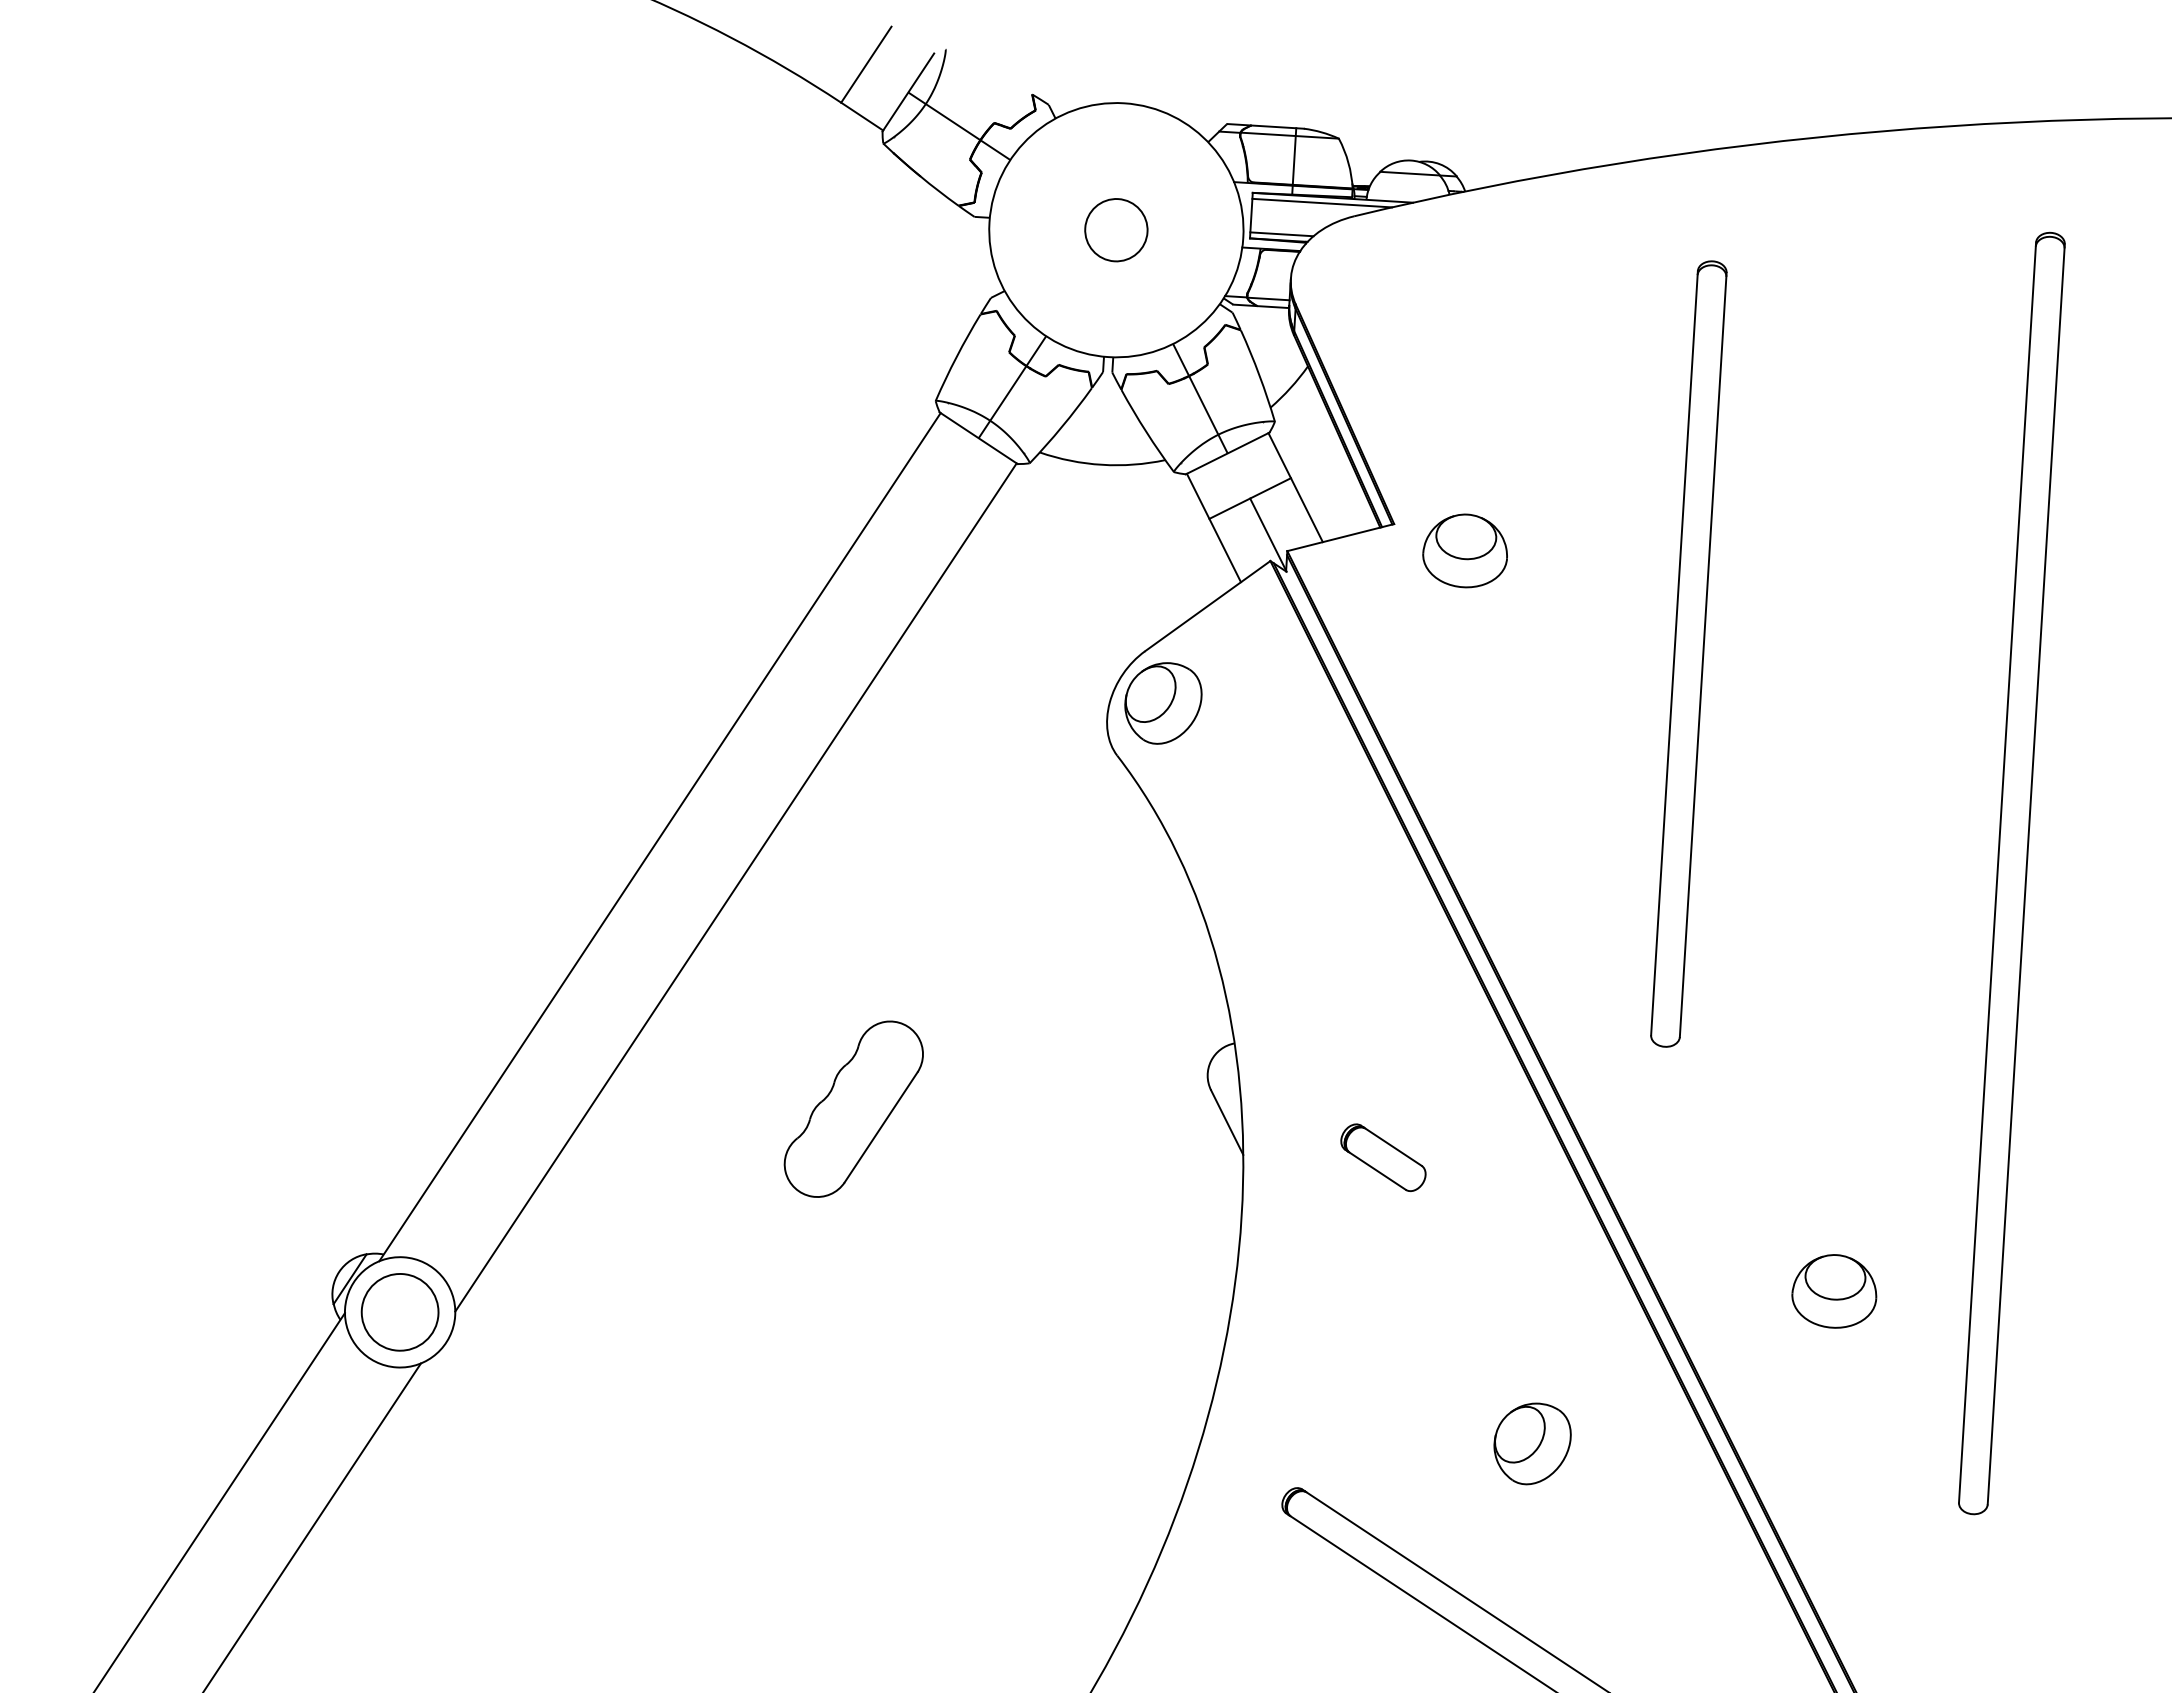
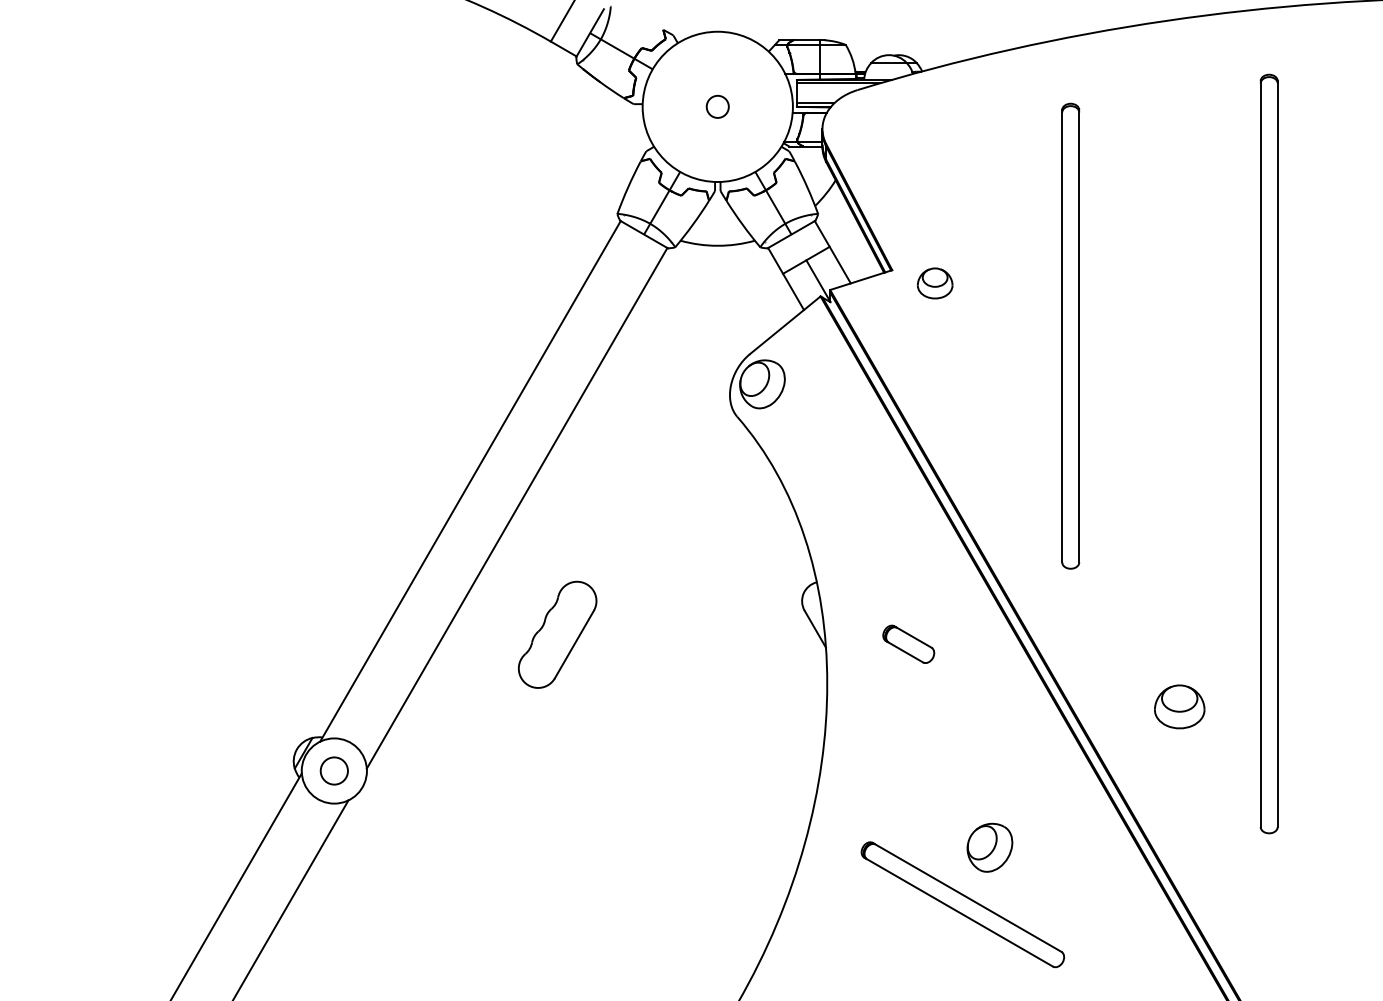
circle: (1115, 229) -> (717, 106), size x0.6
part: (1464, 550) -> (934, 283), size x0.7
part: (853, 1108) -> (557, 634), moved
circle: (400, 1311) -> (334, 770), size x0.6
part: (1531, 1443) -> (989, 847), moved

